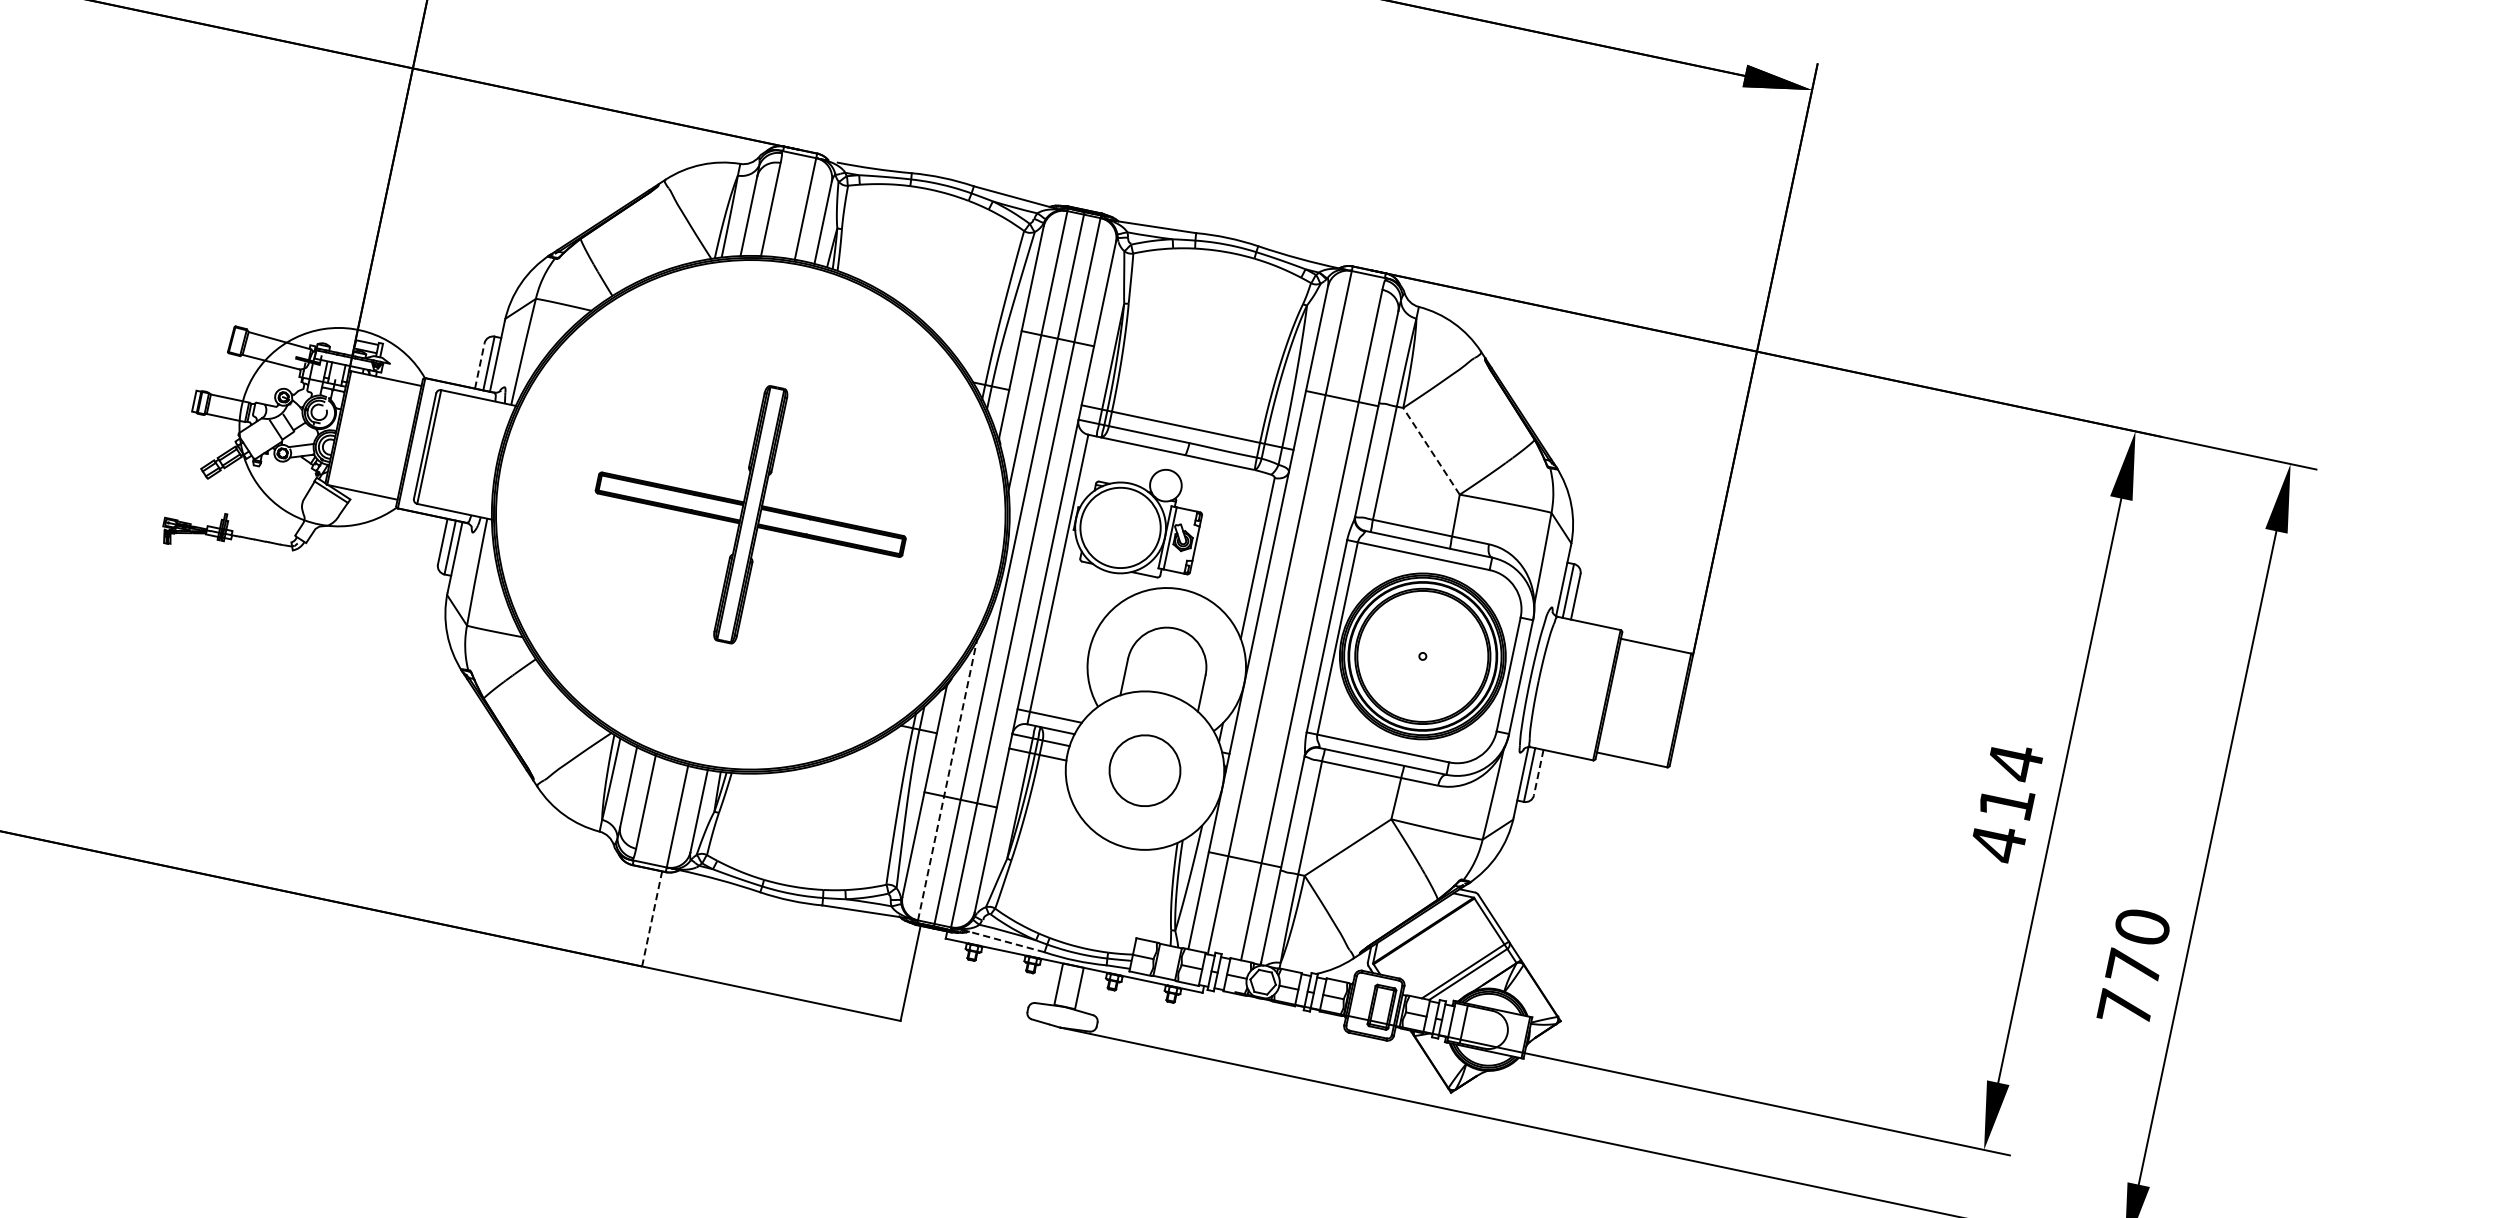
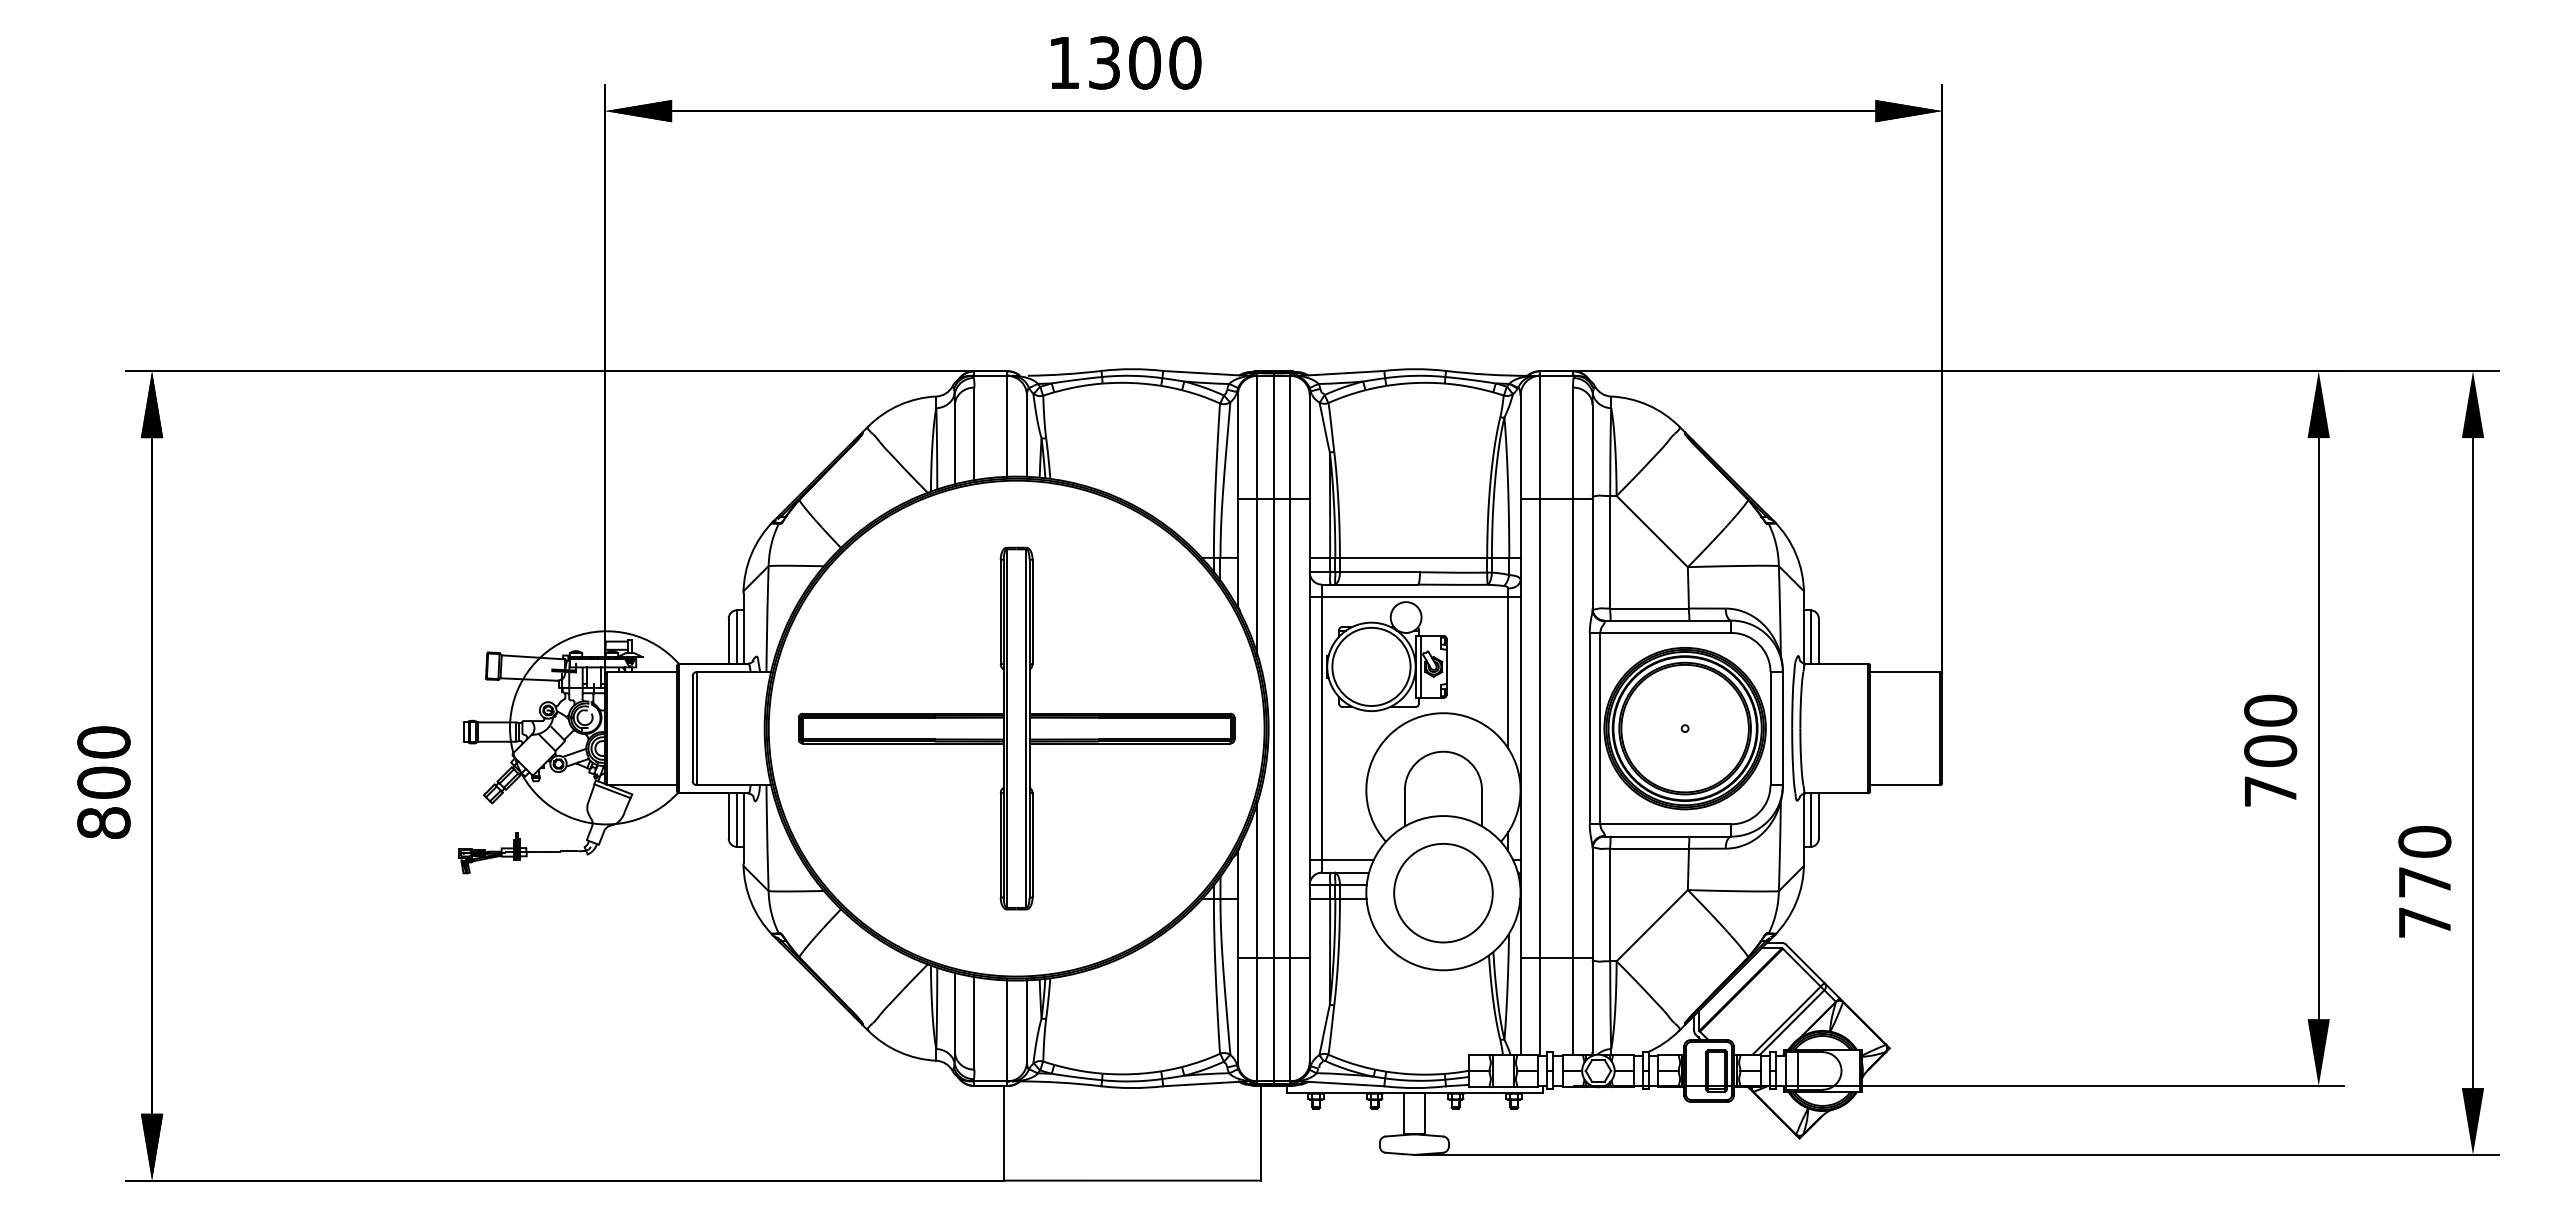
line: (479, 366) -> (728, 641), dashed -> solid
line: (1430, 451) -> (1651, 531), dashed -> solid
line: (1178, 466) -> (1414, 596), added
part: (750, 514) -> (1016, 728), size x1.43
circle: (1144, 770) -> (1443, 893), size x1.43
line: (1538, 773) -> (1818, 816), dashed -> solid
line: (947, 779) -> (1257, 941), dashed -> solid
text: (2006, 803) -> (2270, 751), 414 -> 700
line: (652, 918) -> (1003, 1132), dashed -> solid
line: (1003, 940) -> (1342, 1083), dashed -> solid

